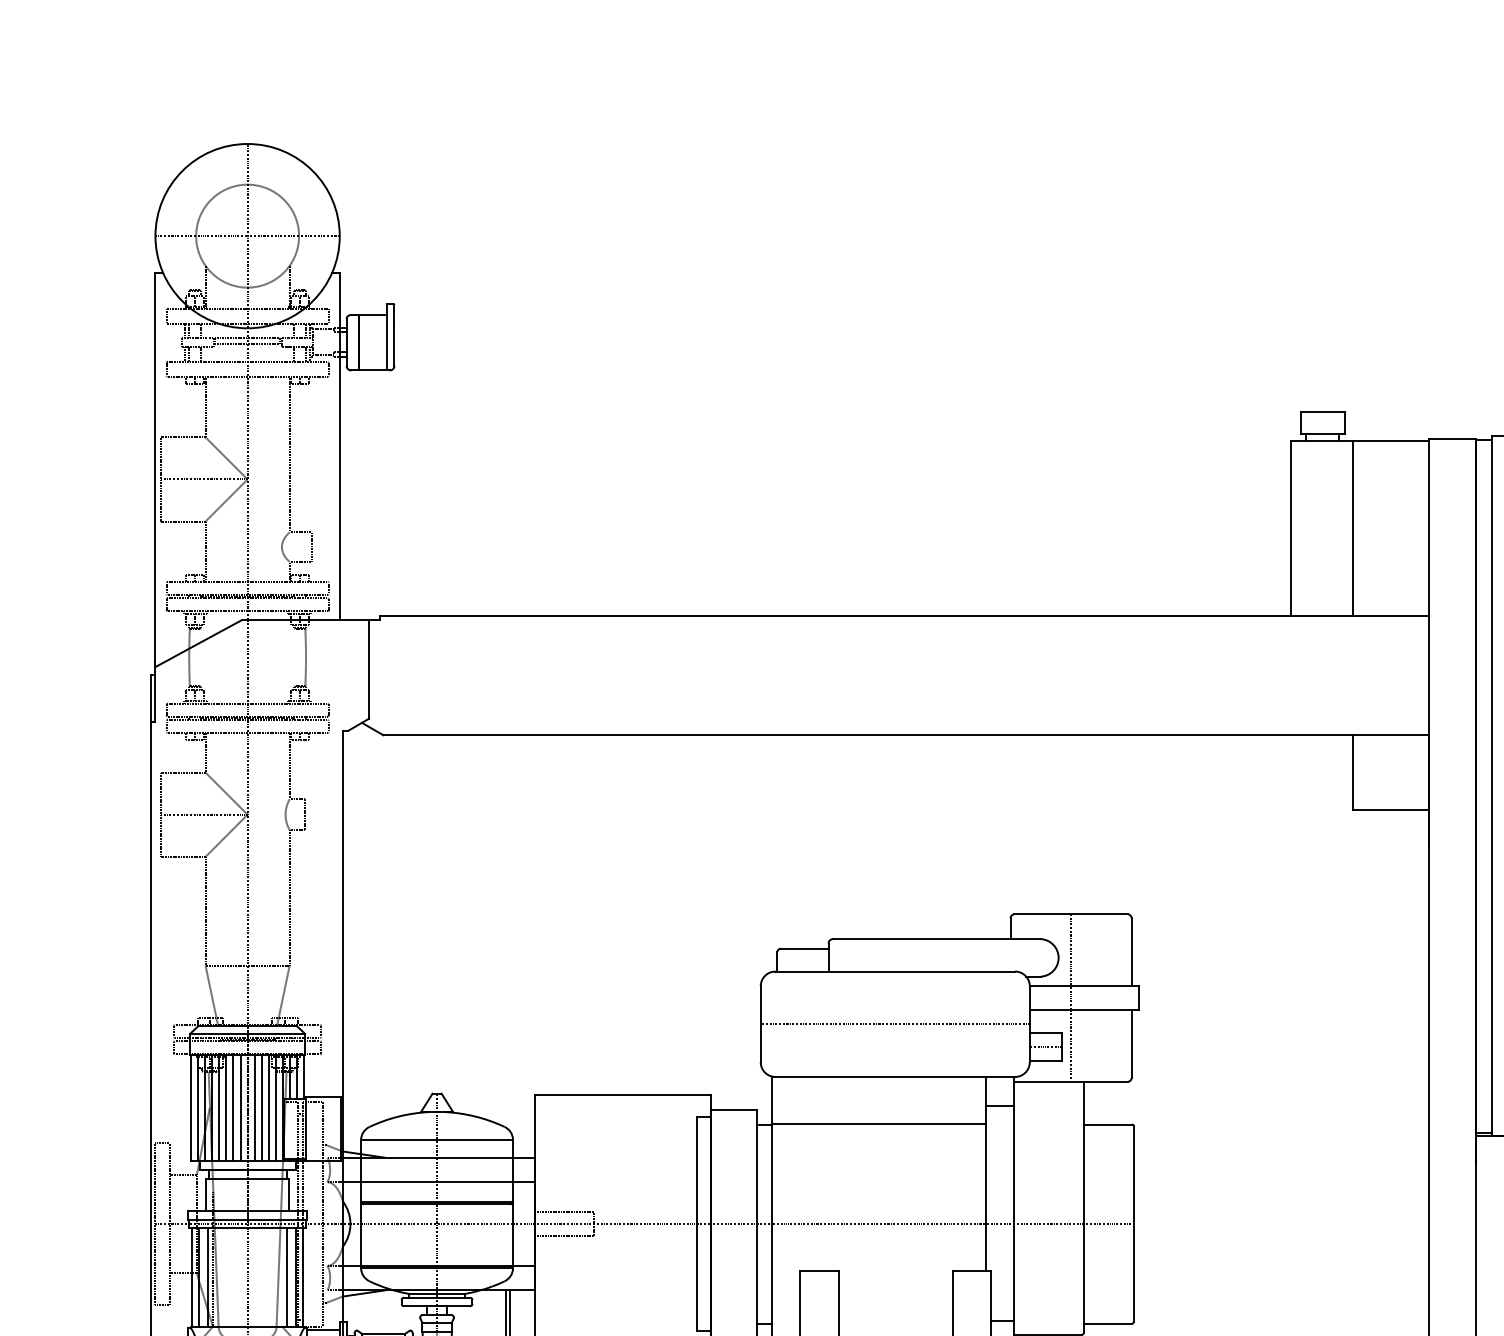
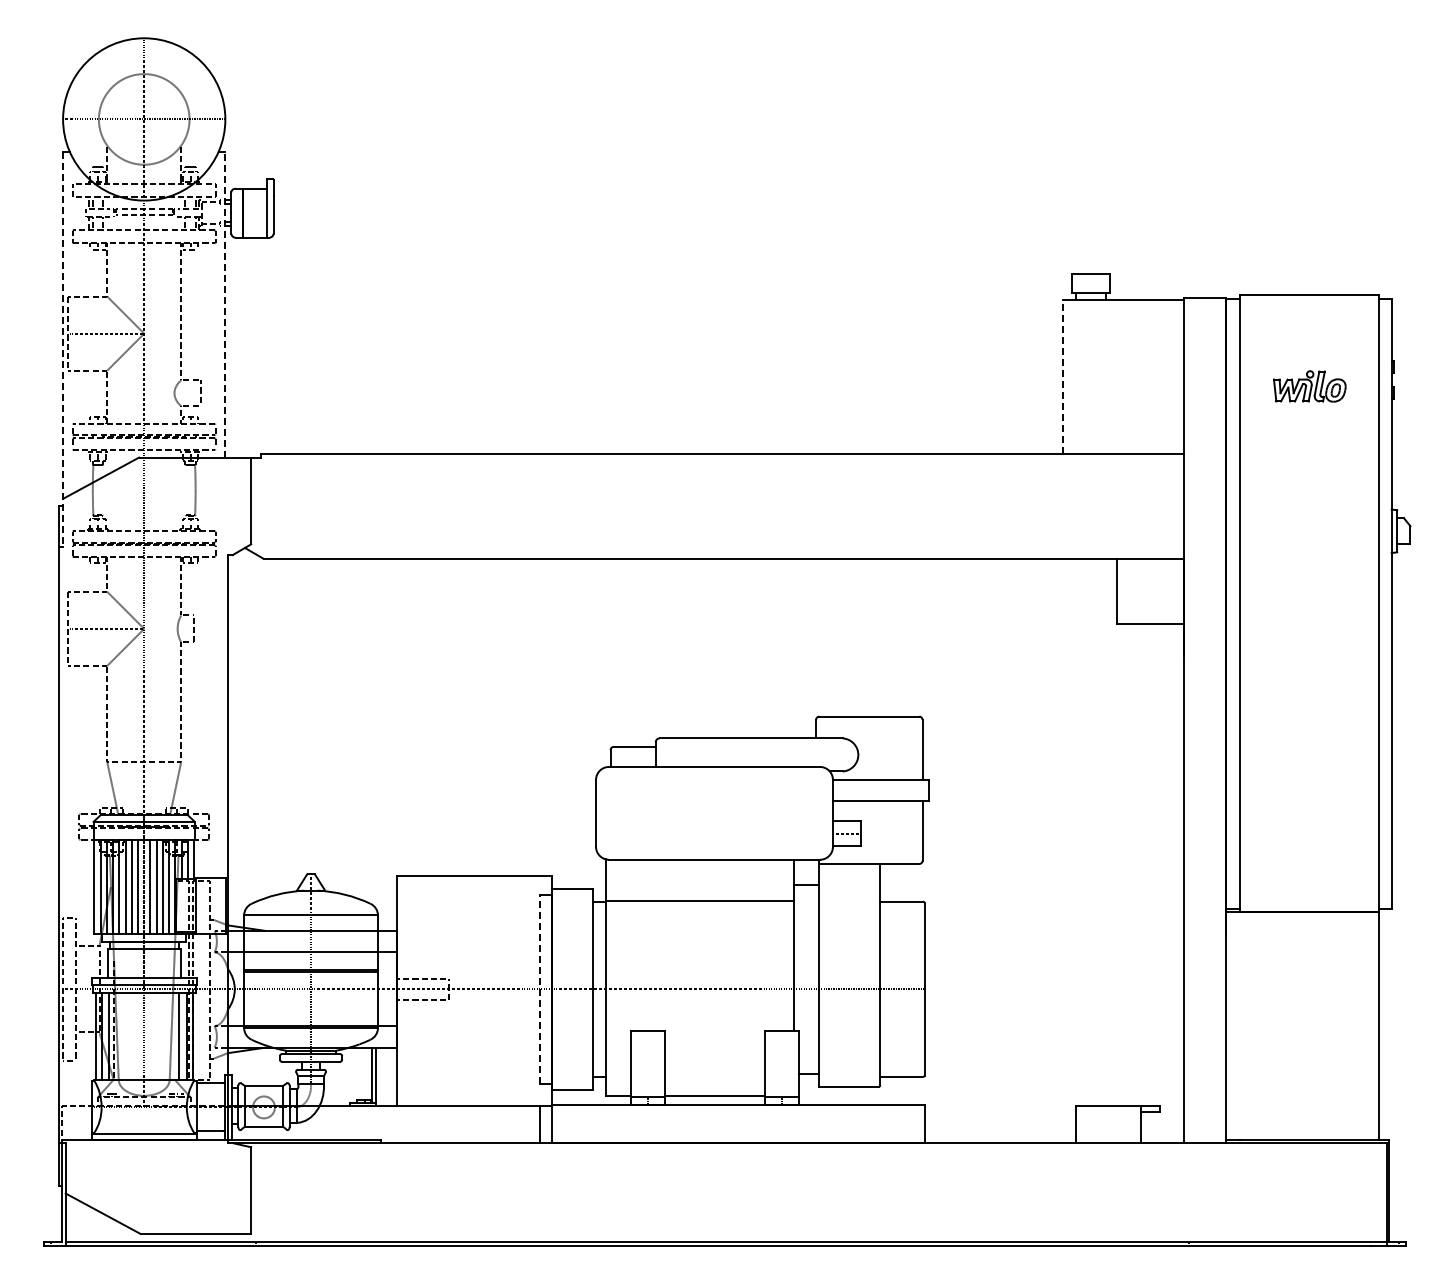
line: (339, 446) -> (225, 304), solid -> dashed
line: (155, 497) -> (63, 349), solid -> dashed
line: (1290, 528) -> (1062, 376), solid -> dashed
line: (1352, 528) -> (1117, 376), removed
line: (1071, 998) -> (869, 790), removed
line: (895, 1024) -> (714, 813), removed
line: (697, 1223) -> (540, 988), solid -> dashed

